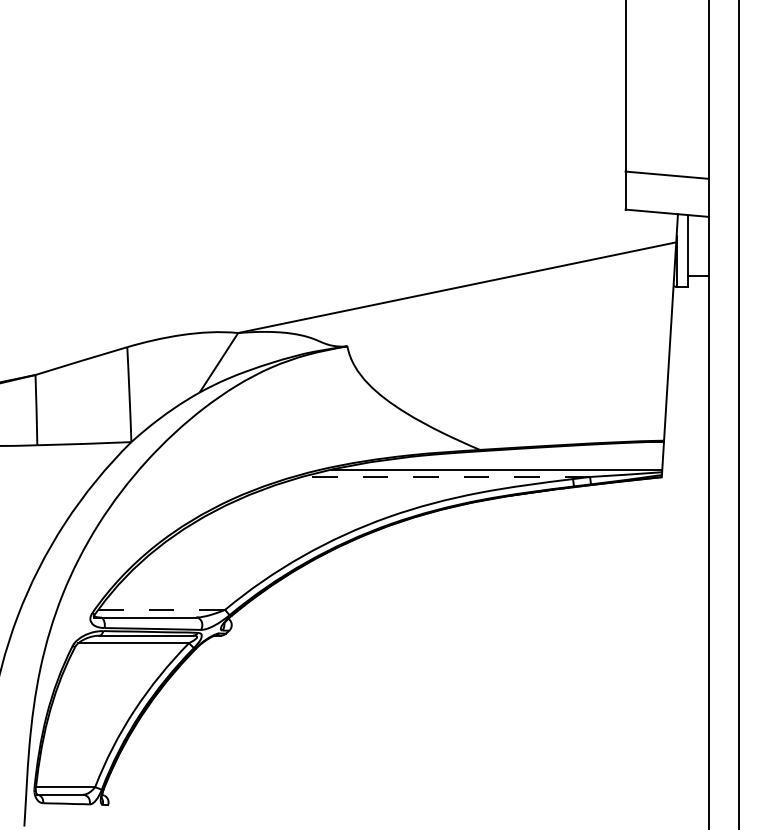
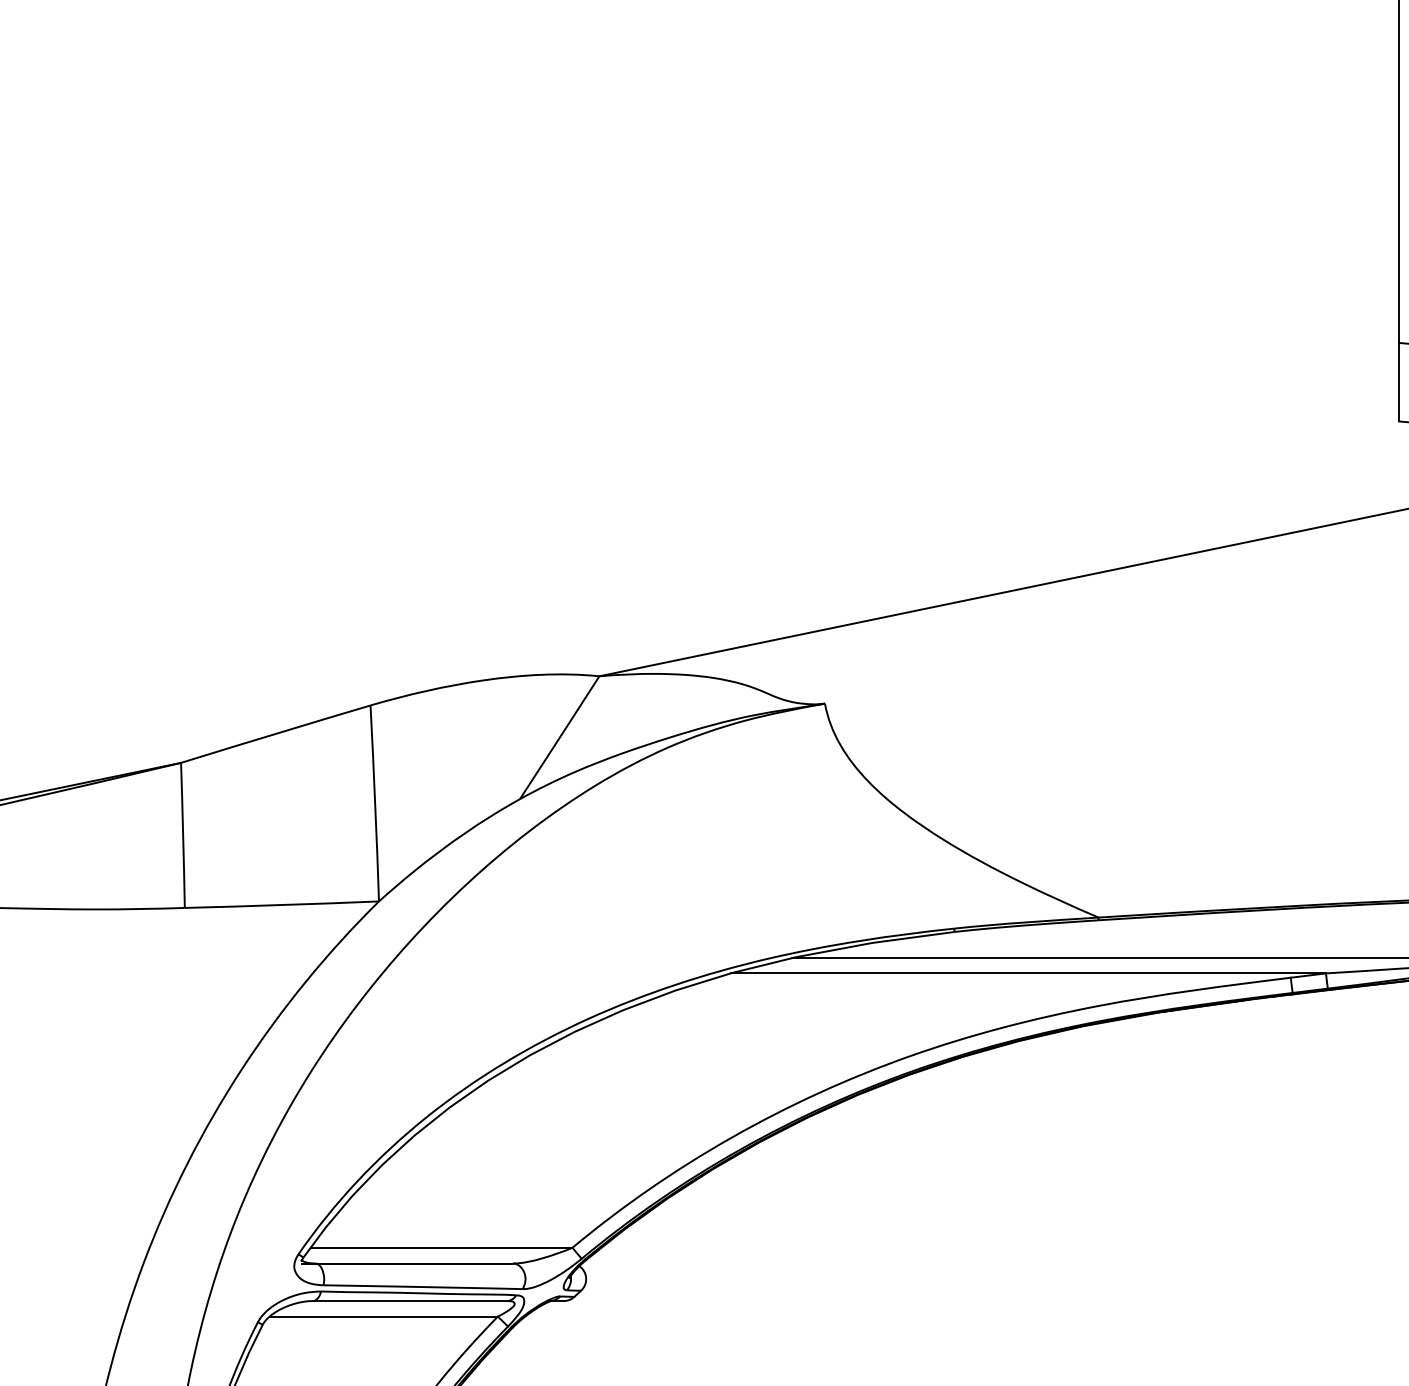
line: (445, 476) -> (1027, 972), dashed -> solid
line: (162, 609) -> (443, 1246), dashed -> solid

